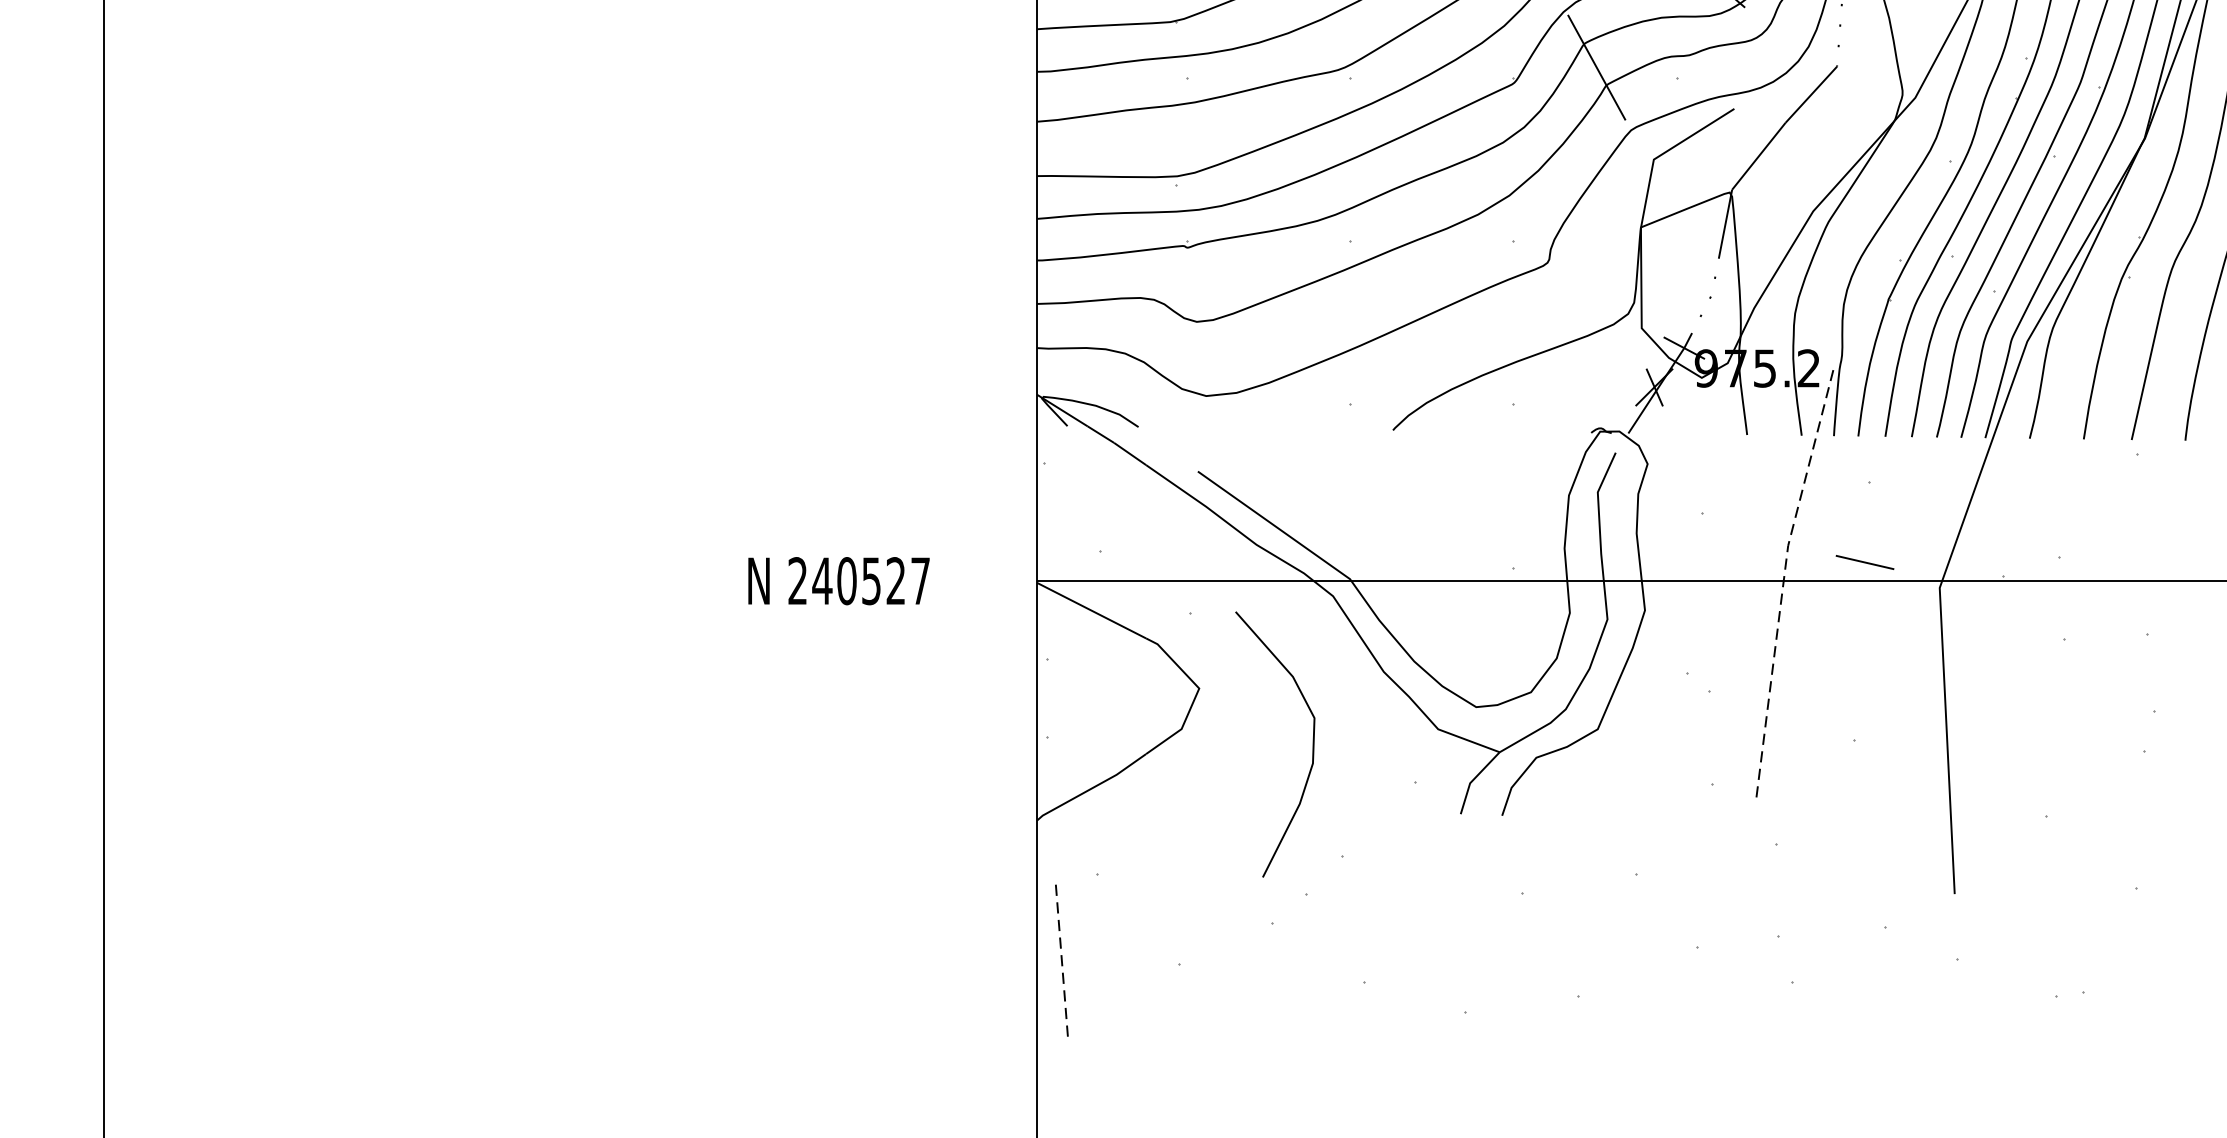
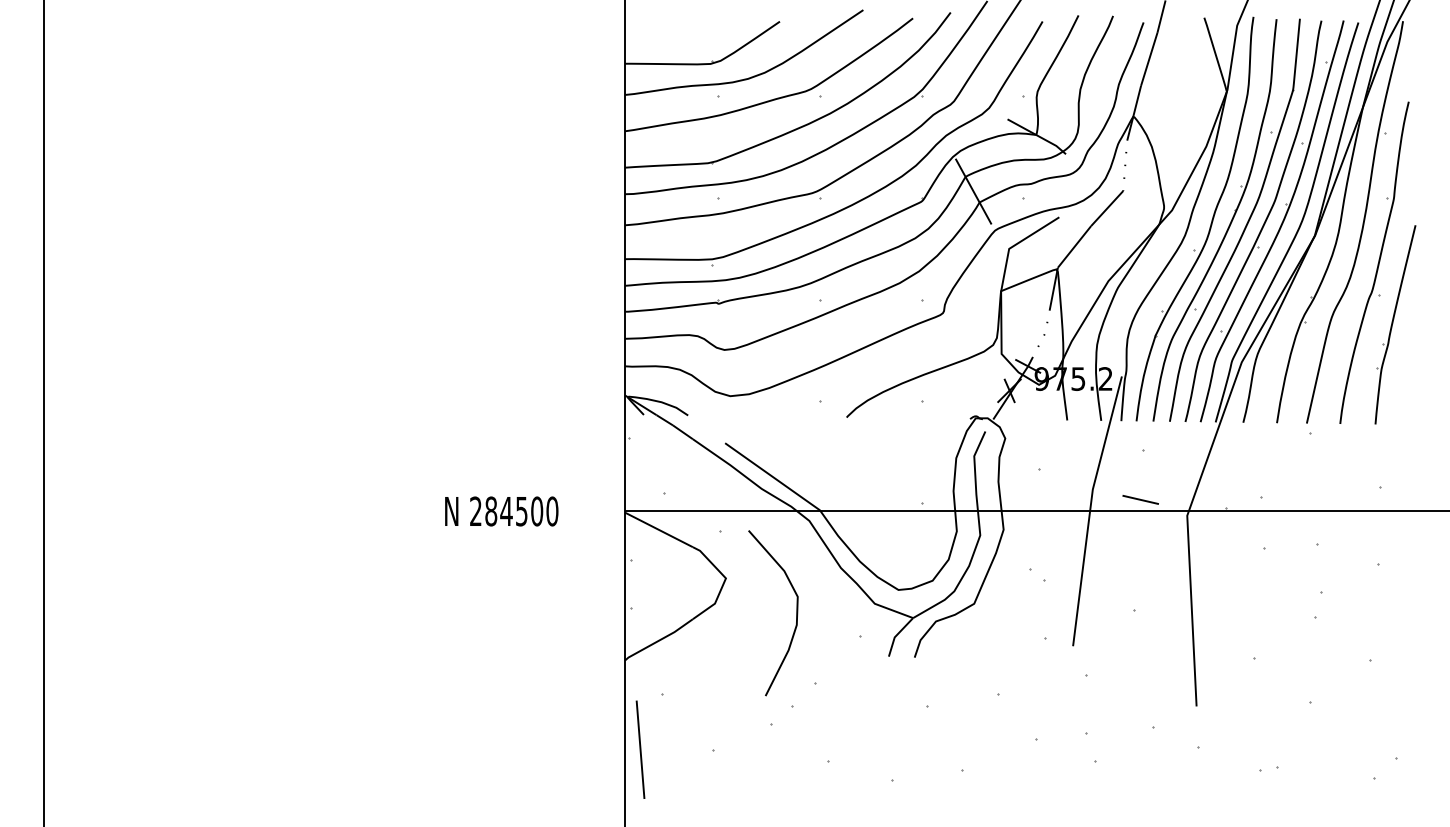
line: (1784, 577) -> (1090, 509), dashed -> solid
text: (871, 581) -> (521, 511), 240527 -> 284500
line: (1062, 964) -> (640, 750), dashed -> solid

